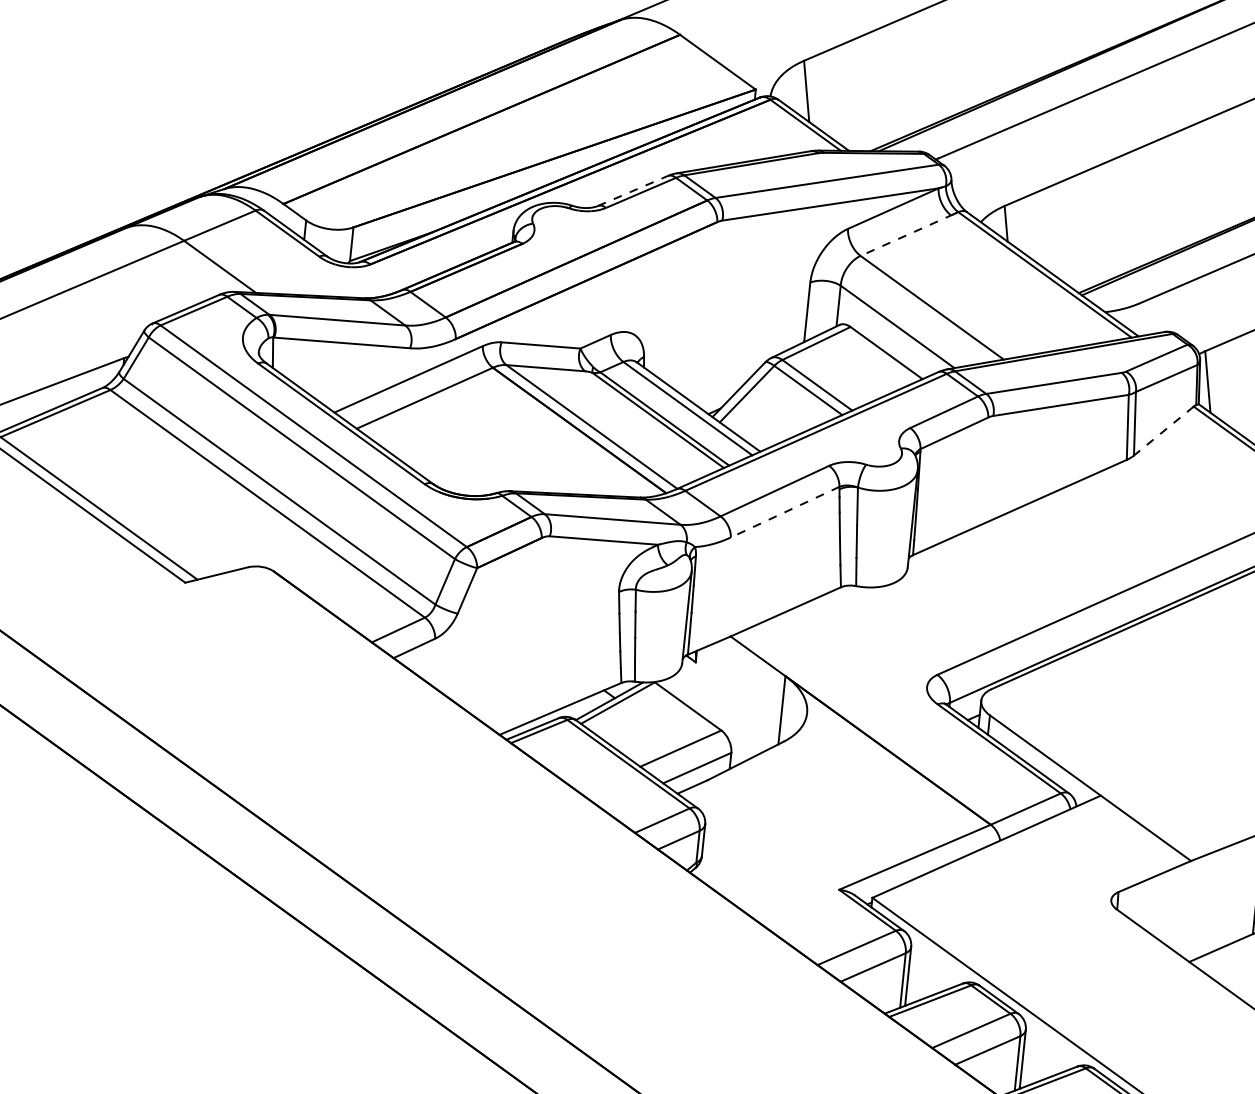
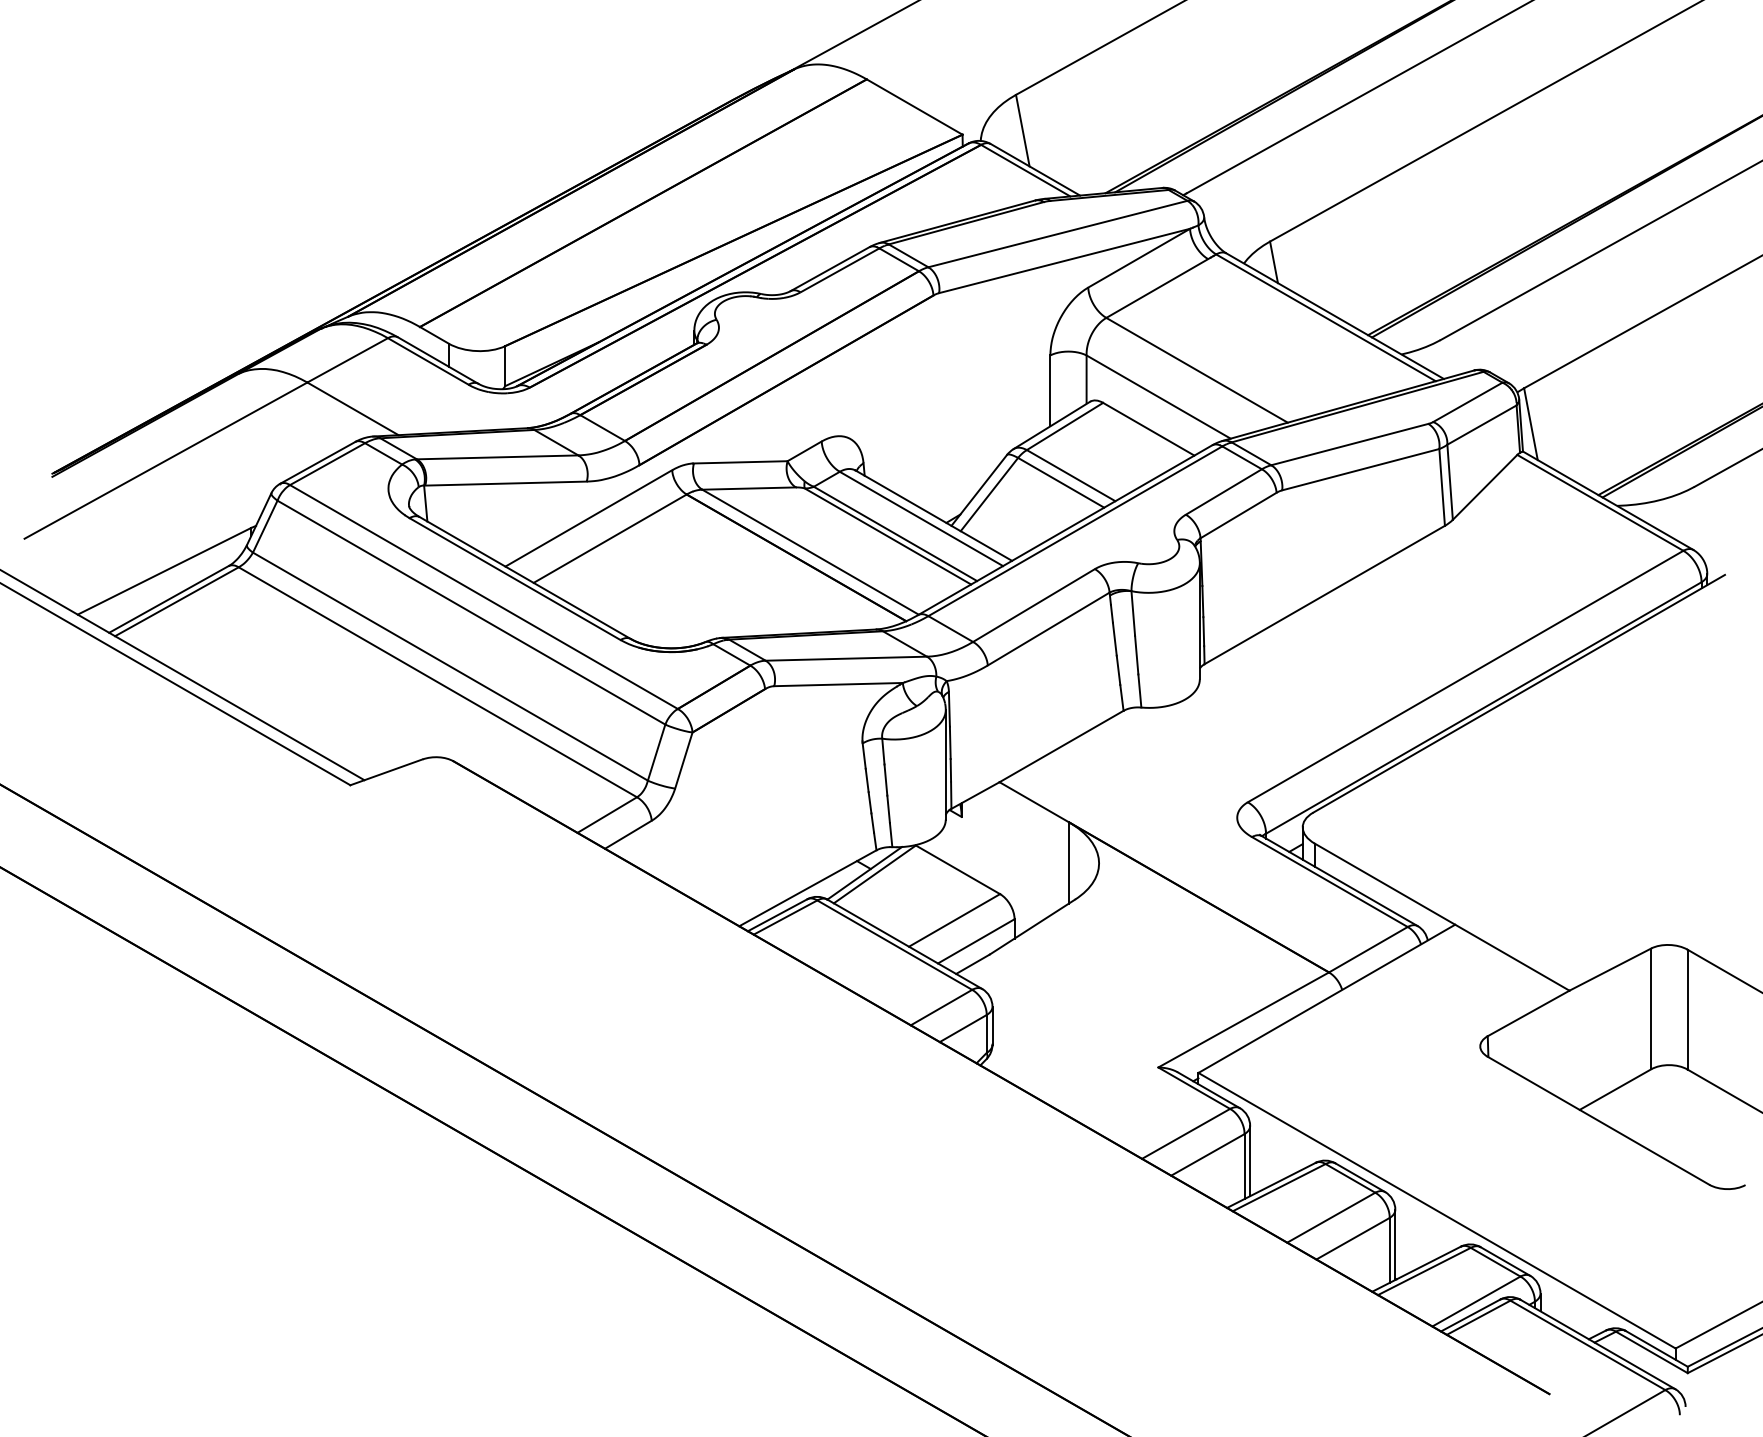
line: (633, 190) -> (830, 268), dashed -> solid
line: (907, 234) -> (1158, 287), dashed -> solid
line: (1164, 431) -> (1485, 487), dashed -> solid
line: (784, 512) -> (1048, 629), dashed -> solid

